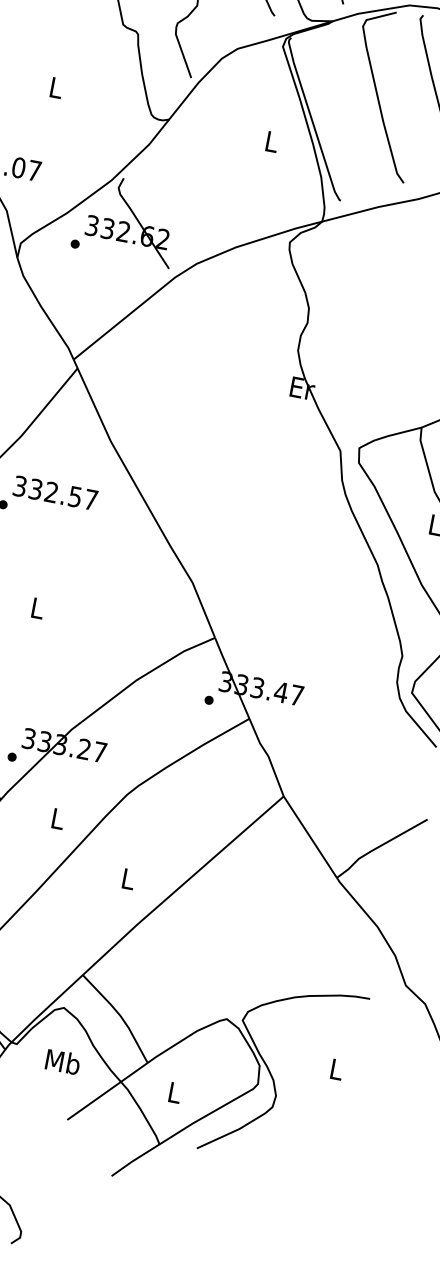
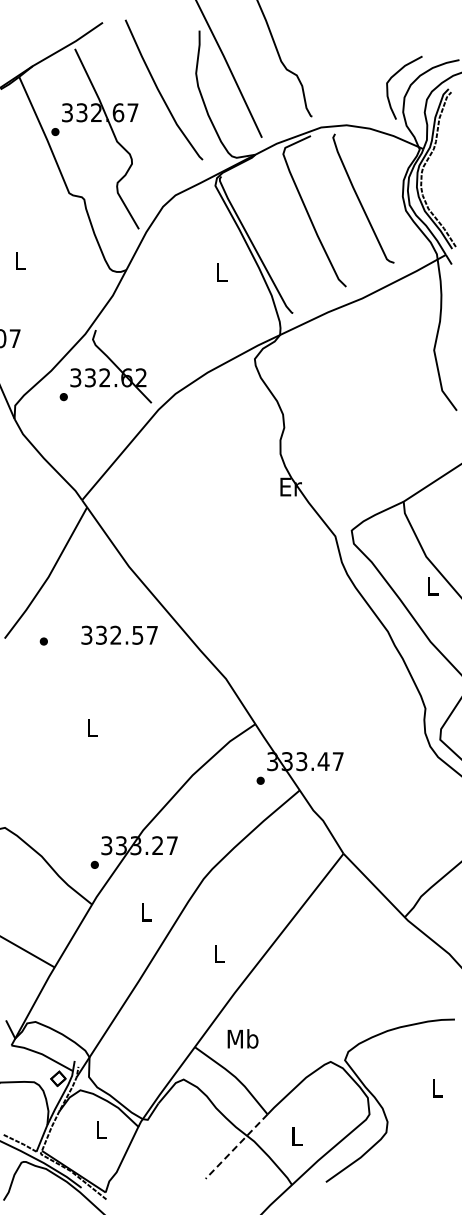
text: (55, 492) -> (119, 634), moved
text: (62, 1061) -> (242, 1038), moved
line: (107, 1091) -> (236, 1146), solid -> dashed

